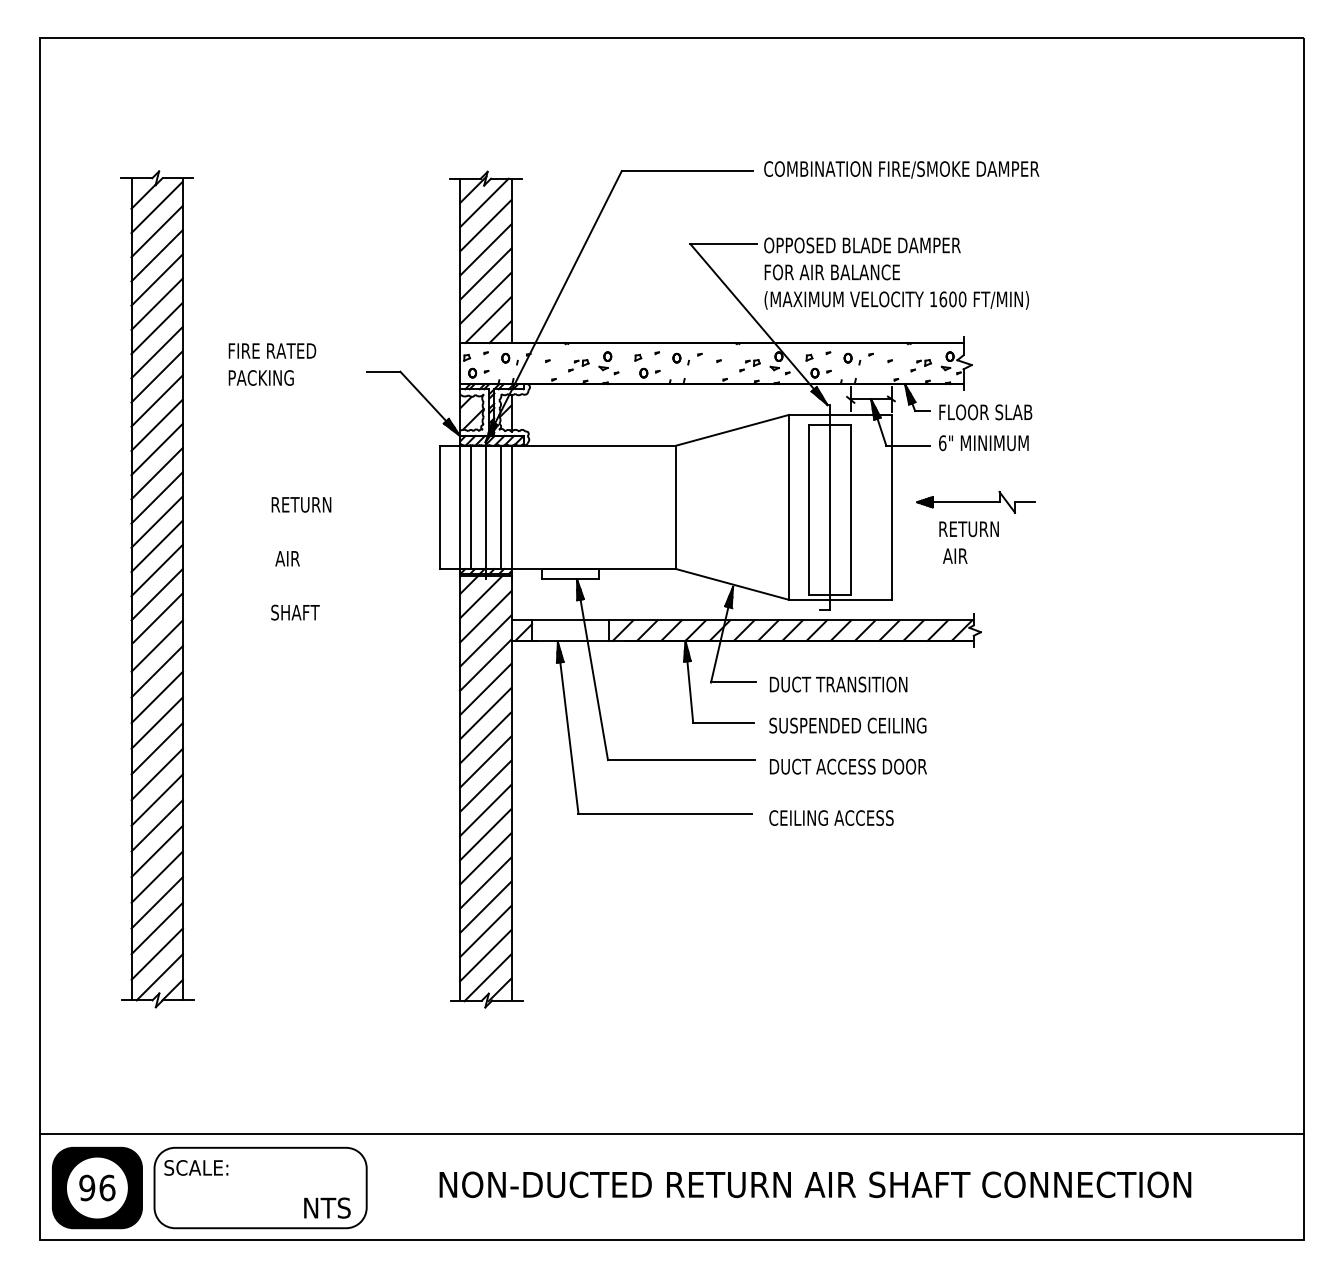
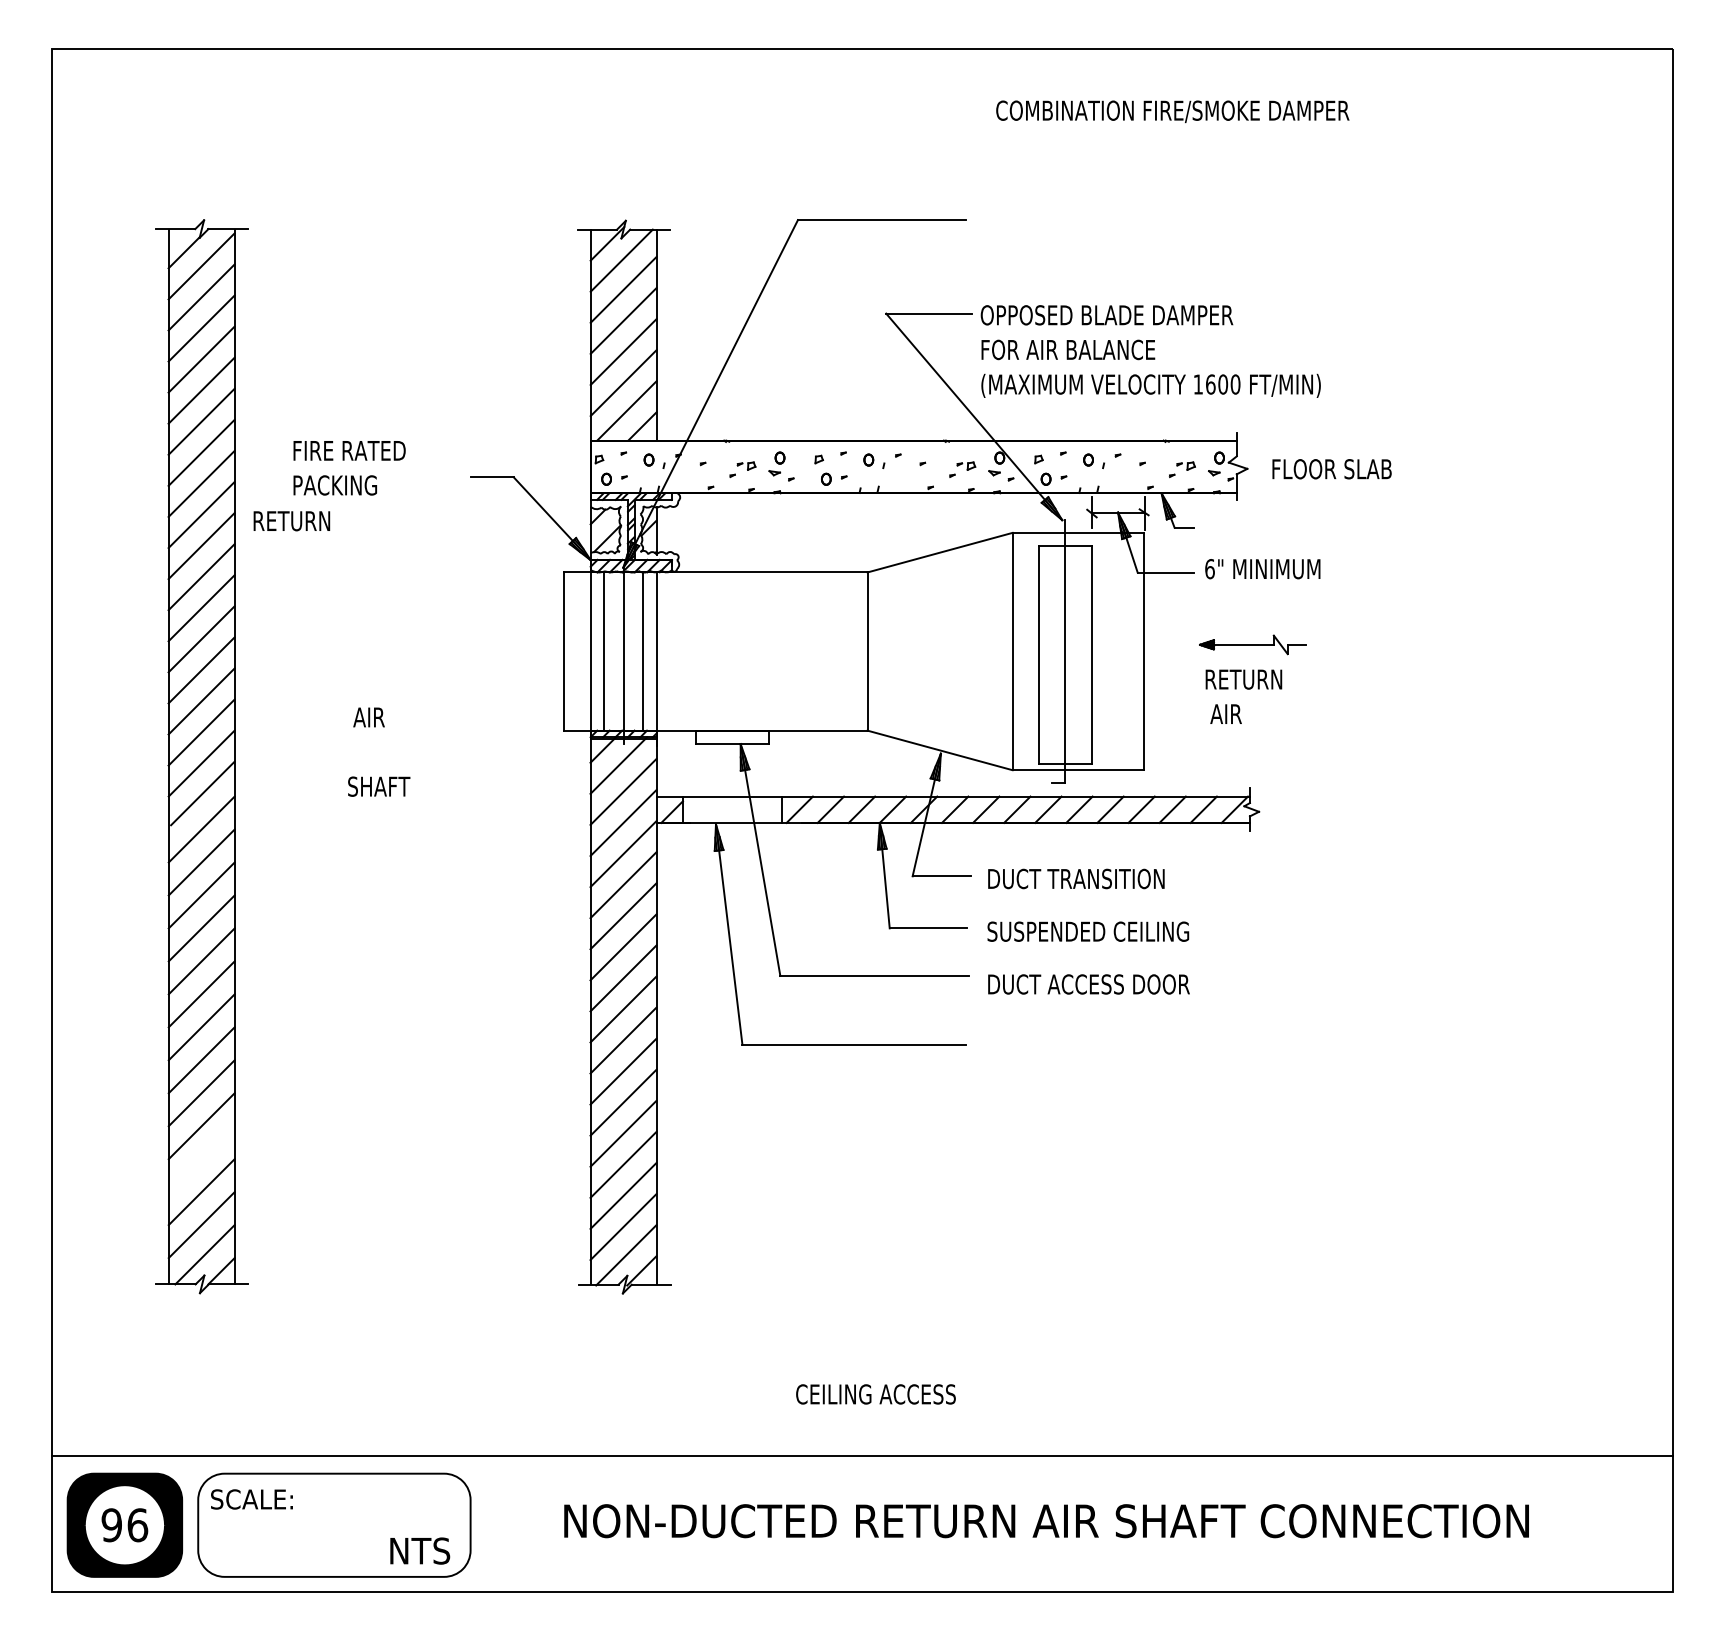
text: (901, 169) -> (1172, 111), moved
text: (985, 412) -> (1331, 469), moved
part: (975, 501) -> (1252, 643), size x0.7
text: (301, 504) -> (291, 520), moved
text: (831, 817) -> (875, 1393), moved
line: (156, 902) -> (200, 1158), removed

